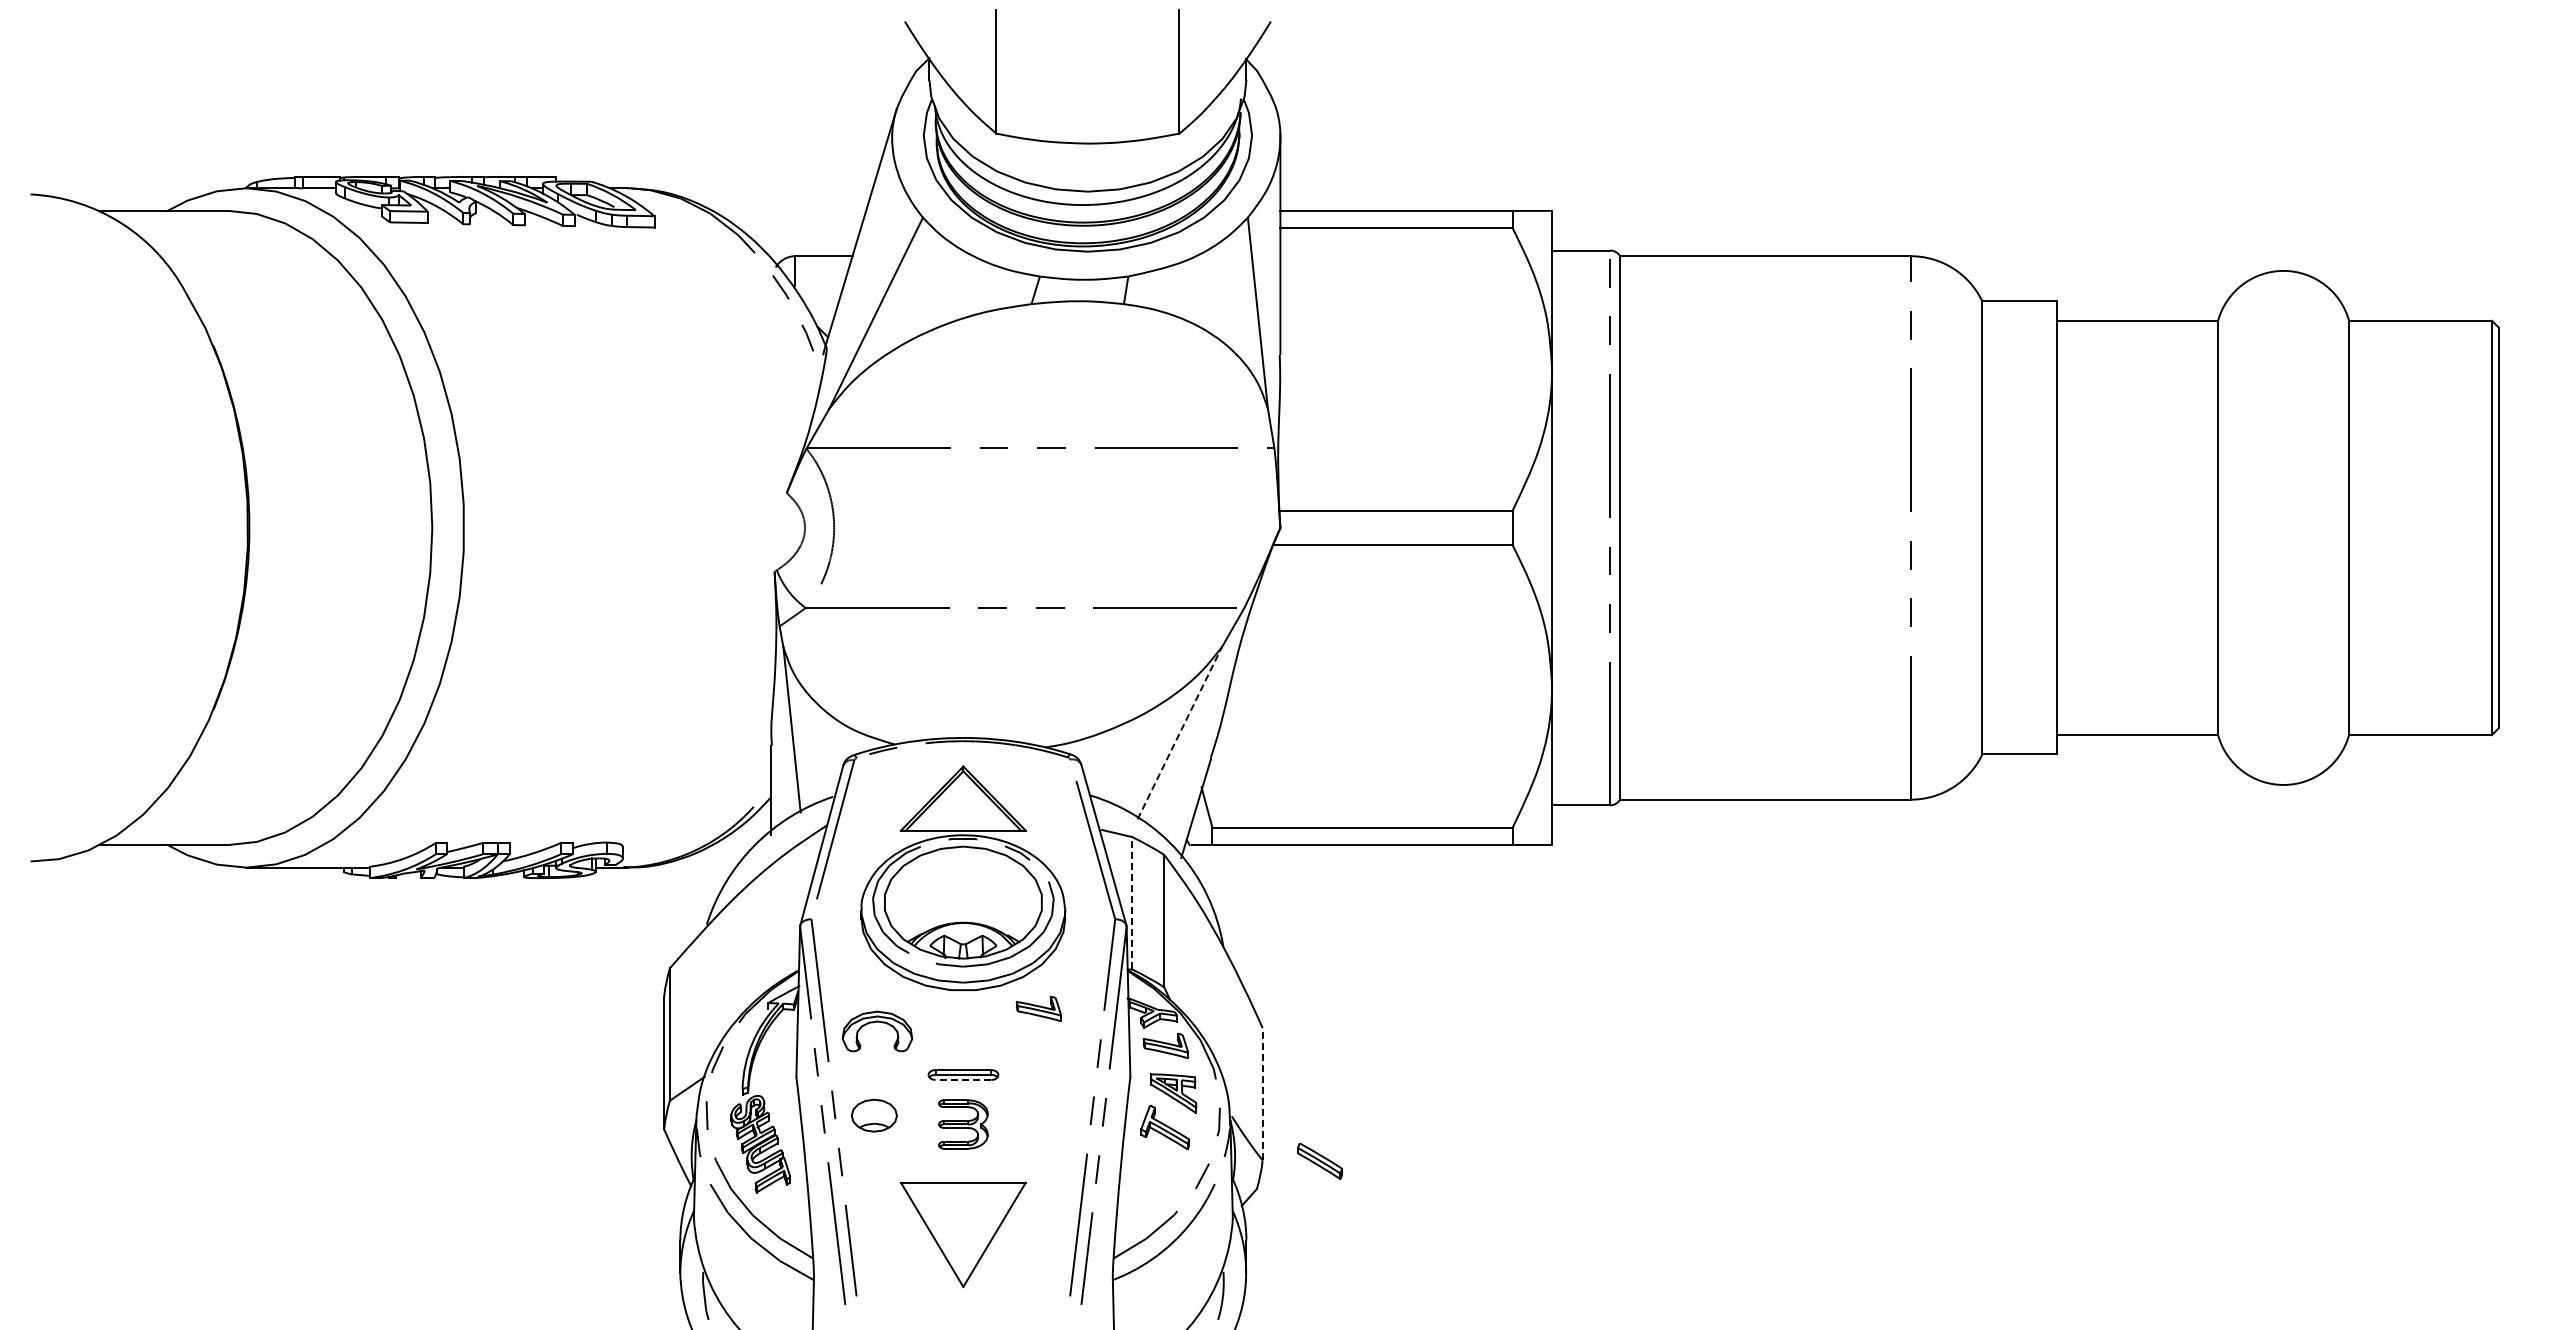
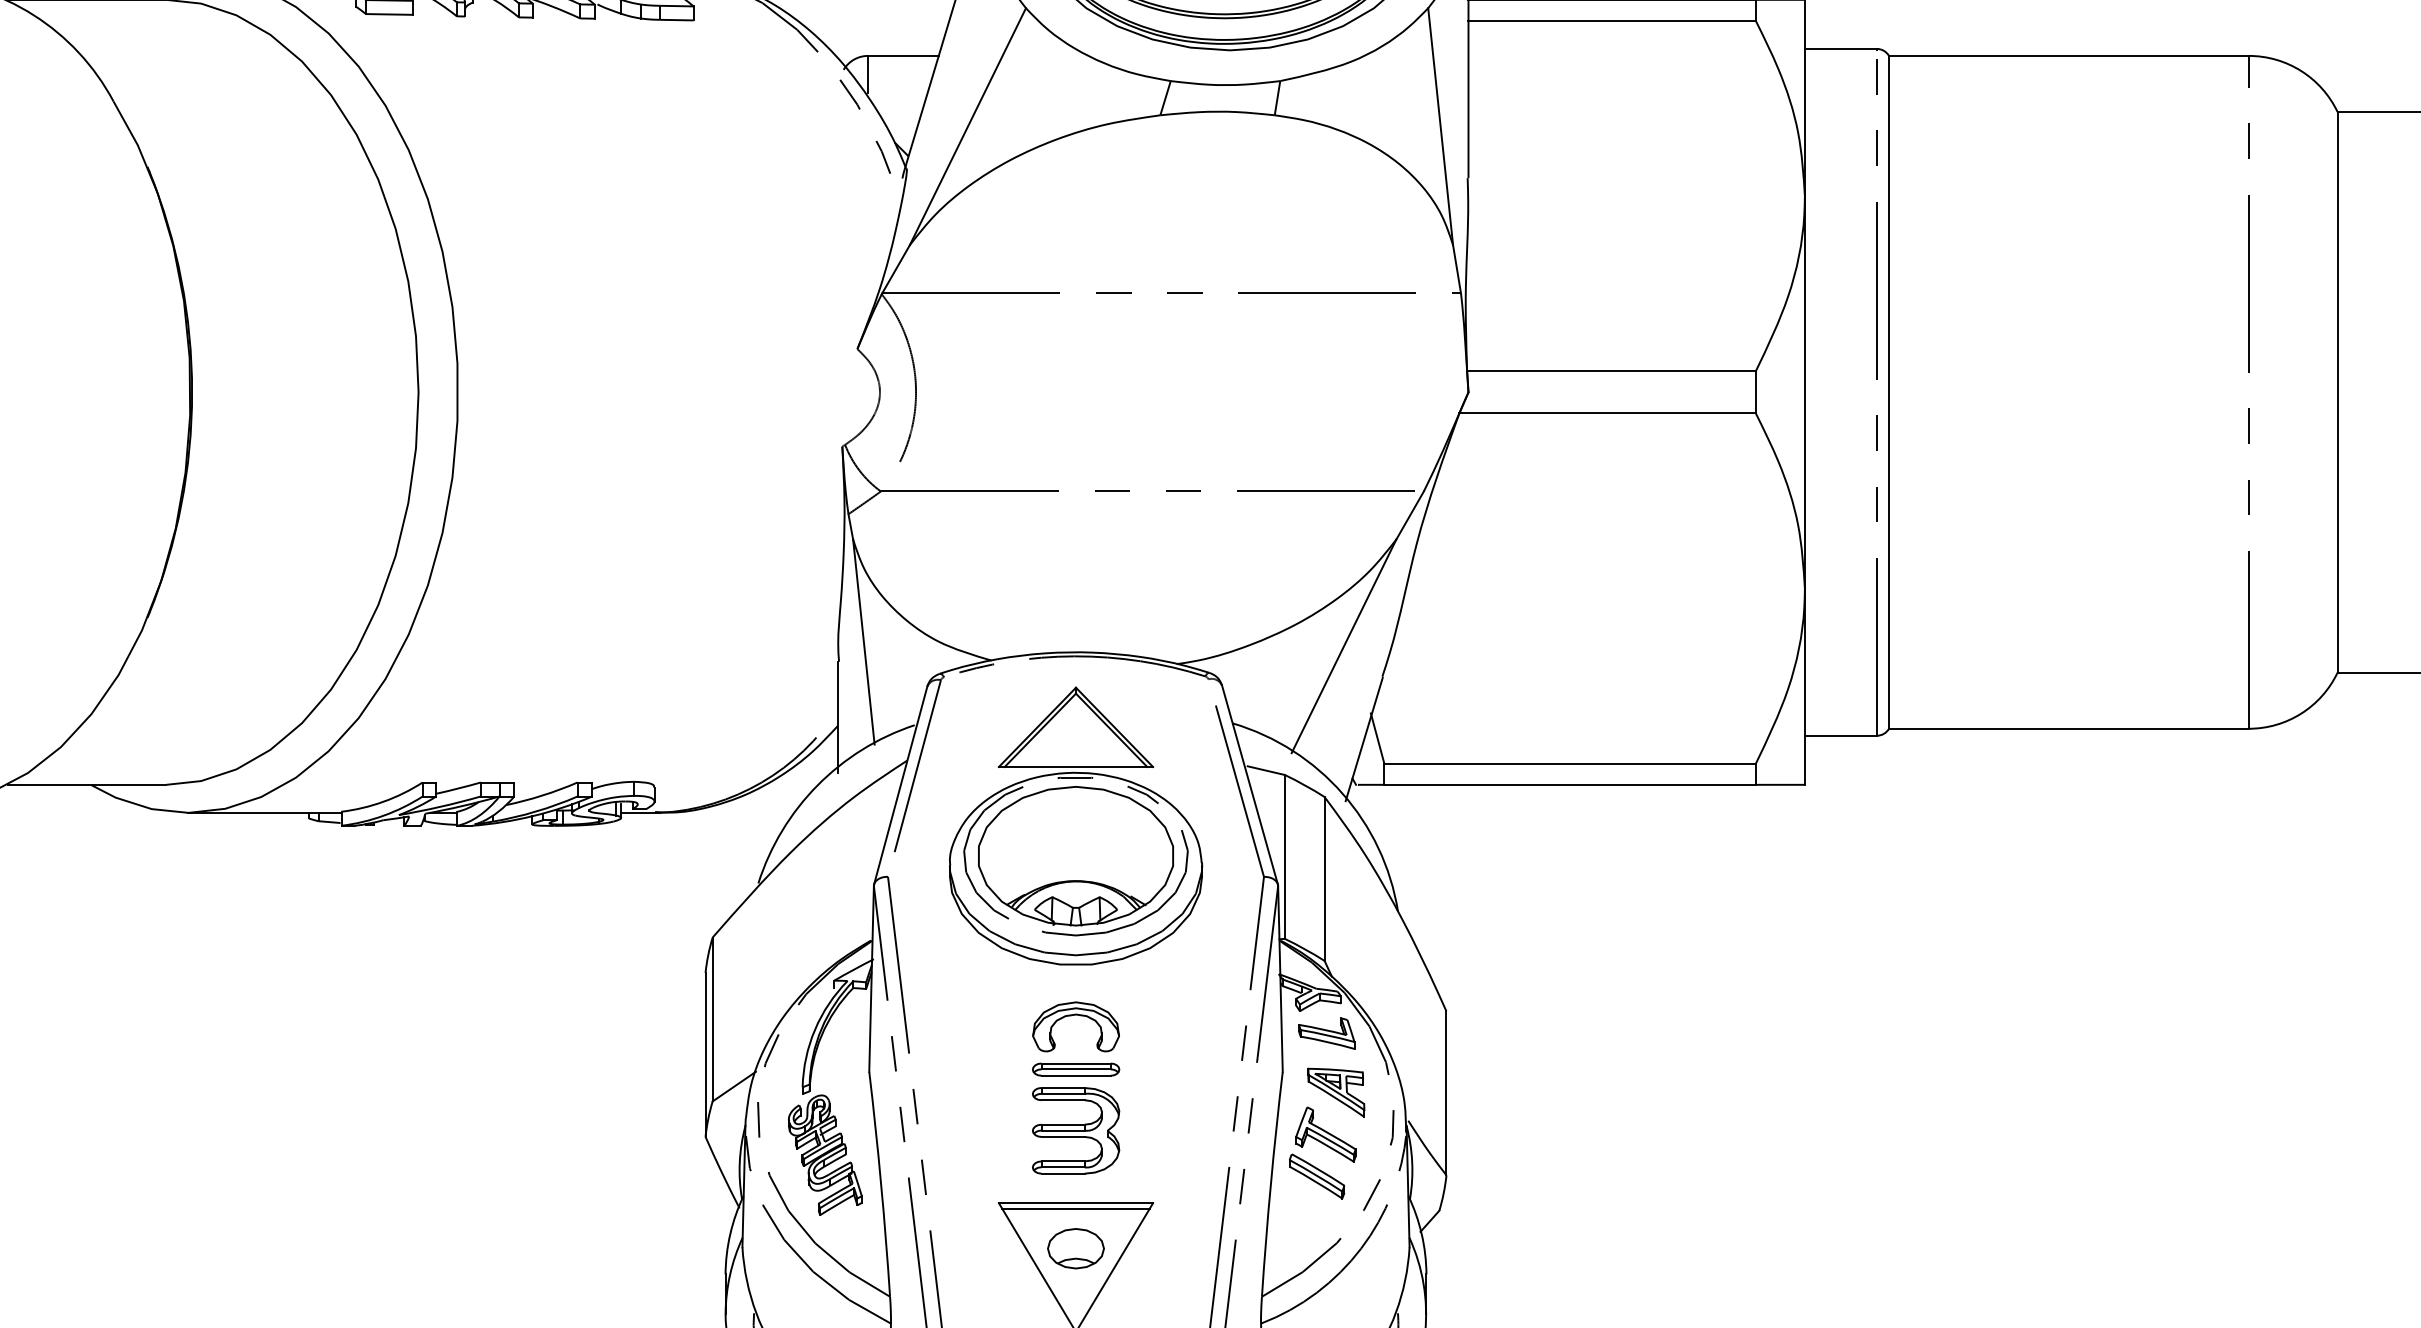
line: (1180, 732) -> (1344, 645), dashed -> solid
line: (1132, 902) -> (1285, 856), dashed -> solid
part: (1038, 1008) -> (1169, 987), removed
part: (877, 1022) -> (1076, 1015), moved
line: (963, 1079) -> (1076, 1075), dashed -> solid
line: (1262, 1093) -> (1446, 1092), dashed -> solid
part: (873, 1115) -> (1074, 1248), moved
part: (963, 1124) -> (1076, 1130), size x1.43
part: (1319, 1160) -> (1316, 1175), moved
line: (962, 1187) -> (1074, 1208), added

